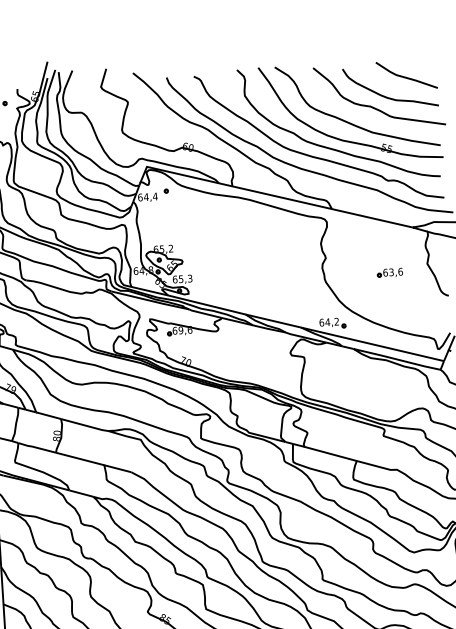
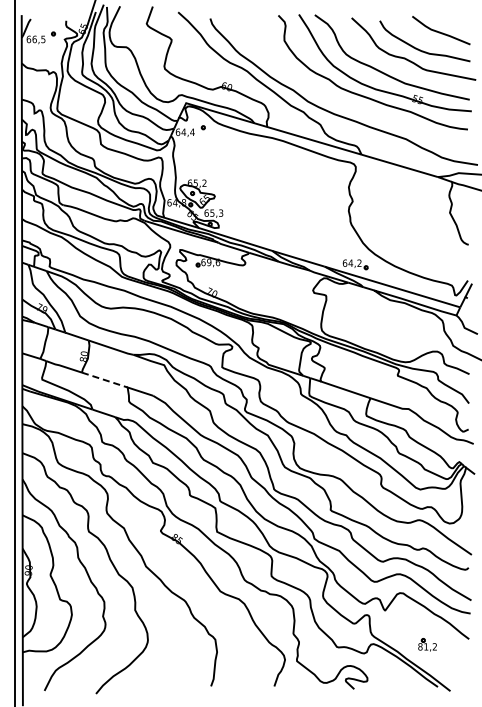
curve: (314, 155) -> (347, 102), removed
part: (388, 273) -> (412, 219), removed
line: (80, 459) -> (105, 380), solid -> dashed

